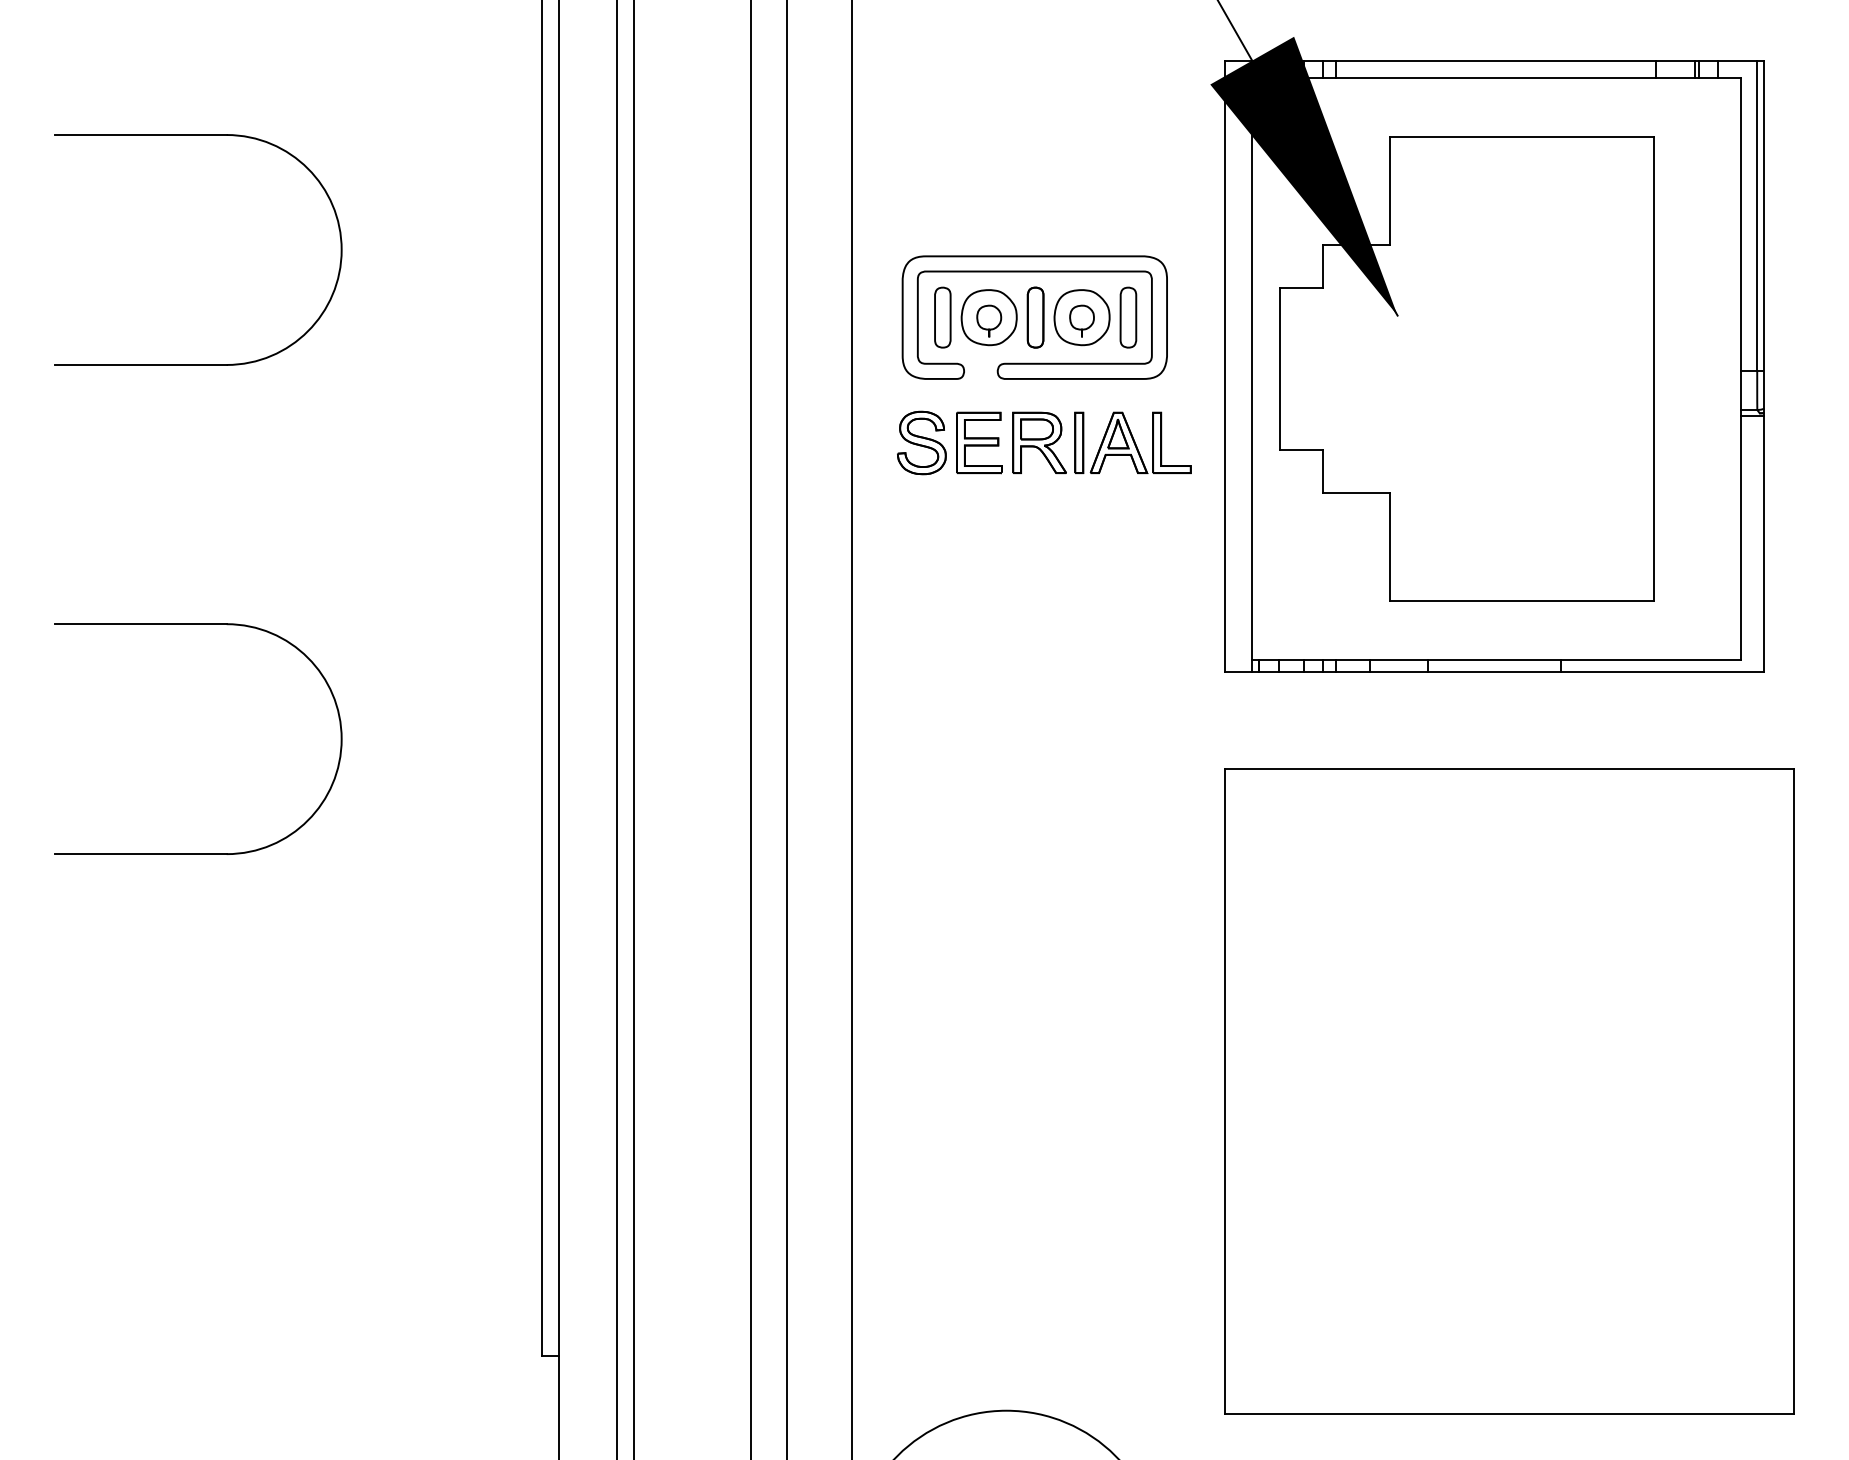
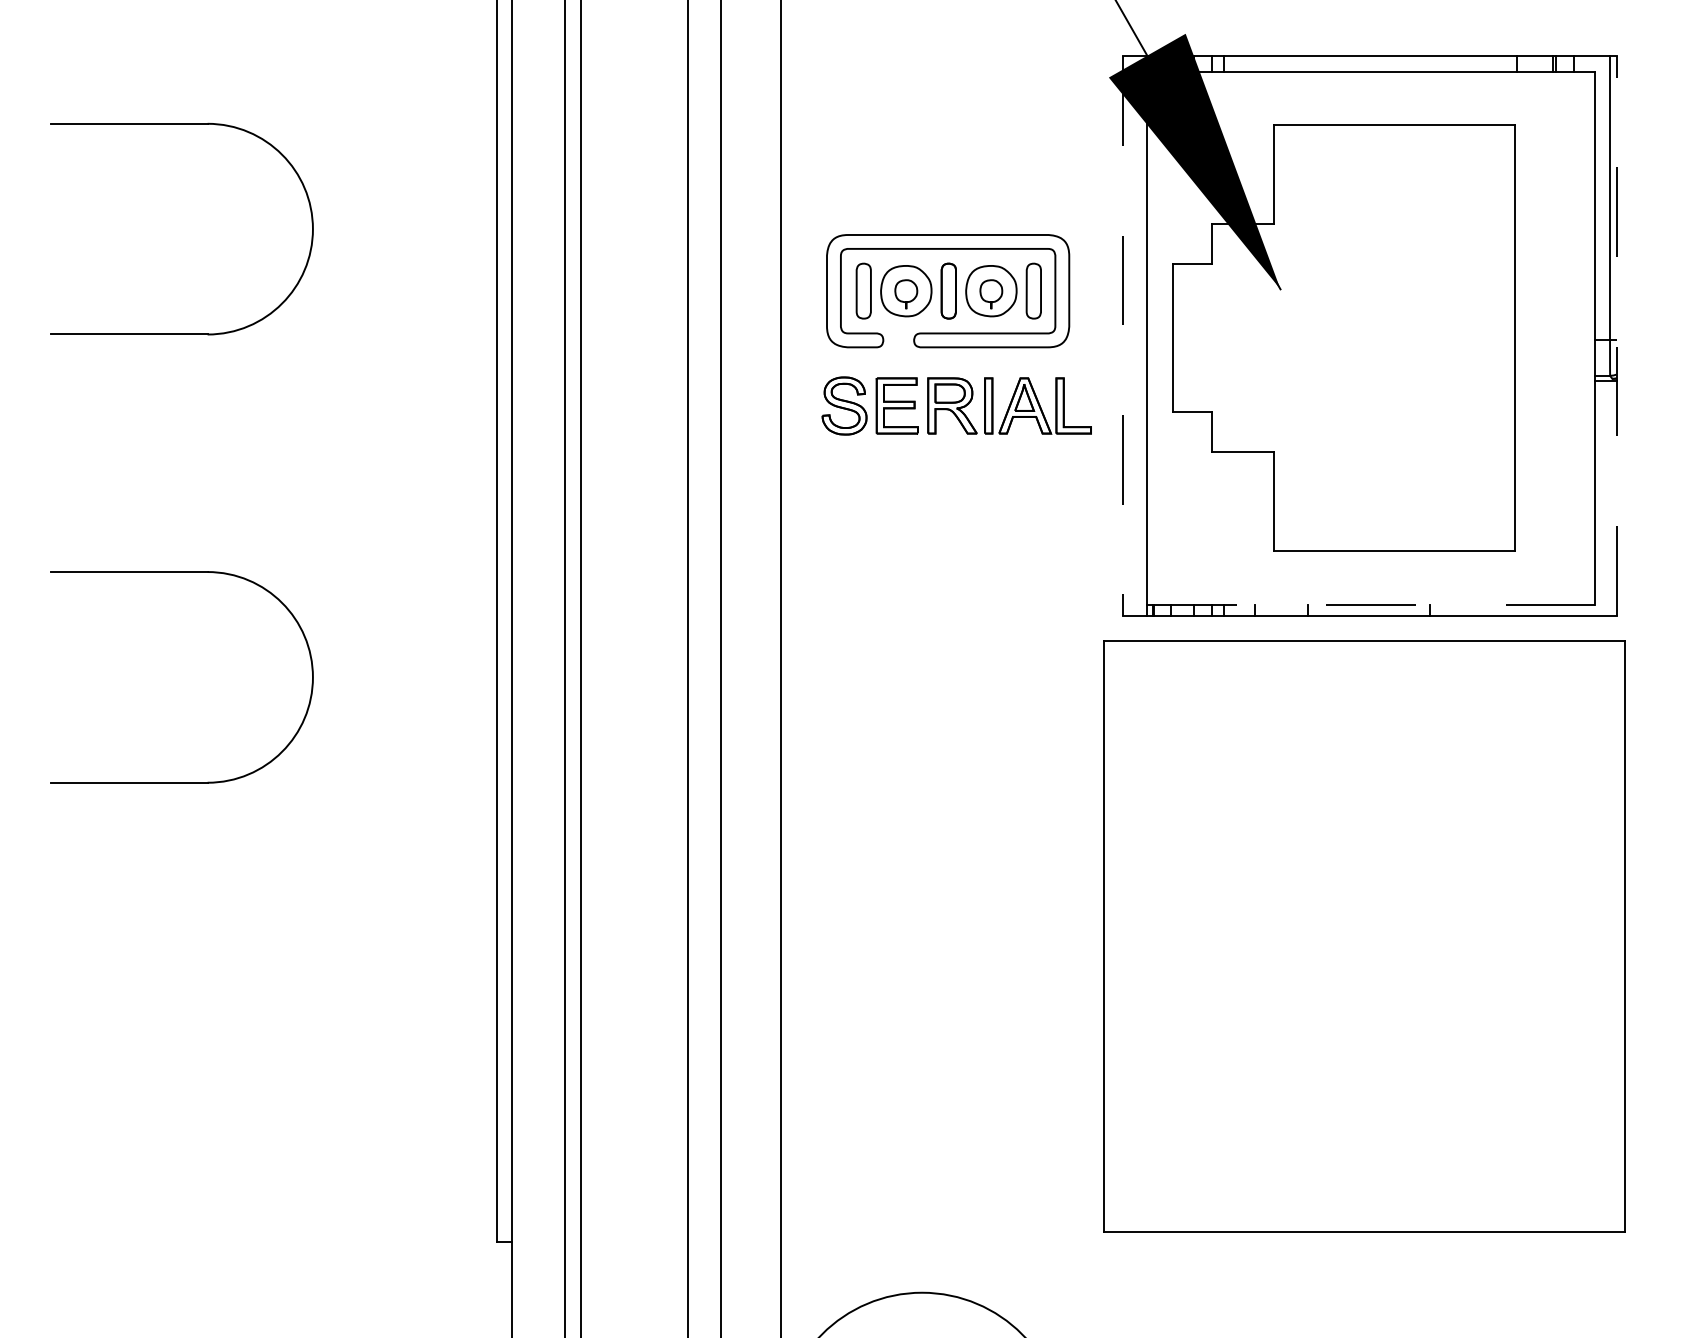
line: (1764, 365) -> (1616, 335), solid -> dashed
line: (1225, 366) -> (1122, 335), solid -> dashed
line: (1496, 659) -> (1371, 604), solid -> dashed
part: (1509, 1091) -> (1364, 936), moved

